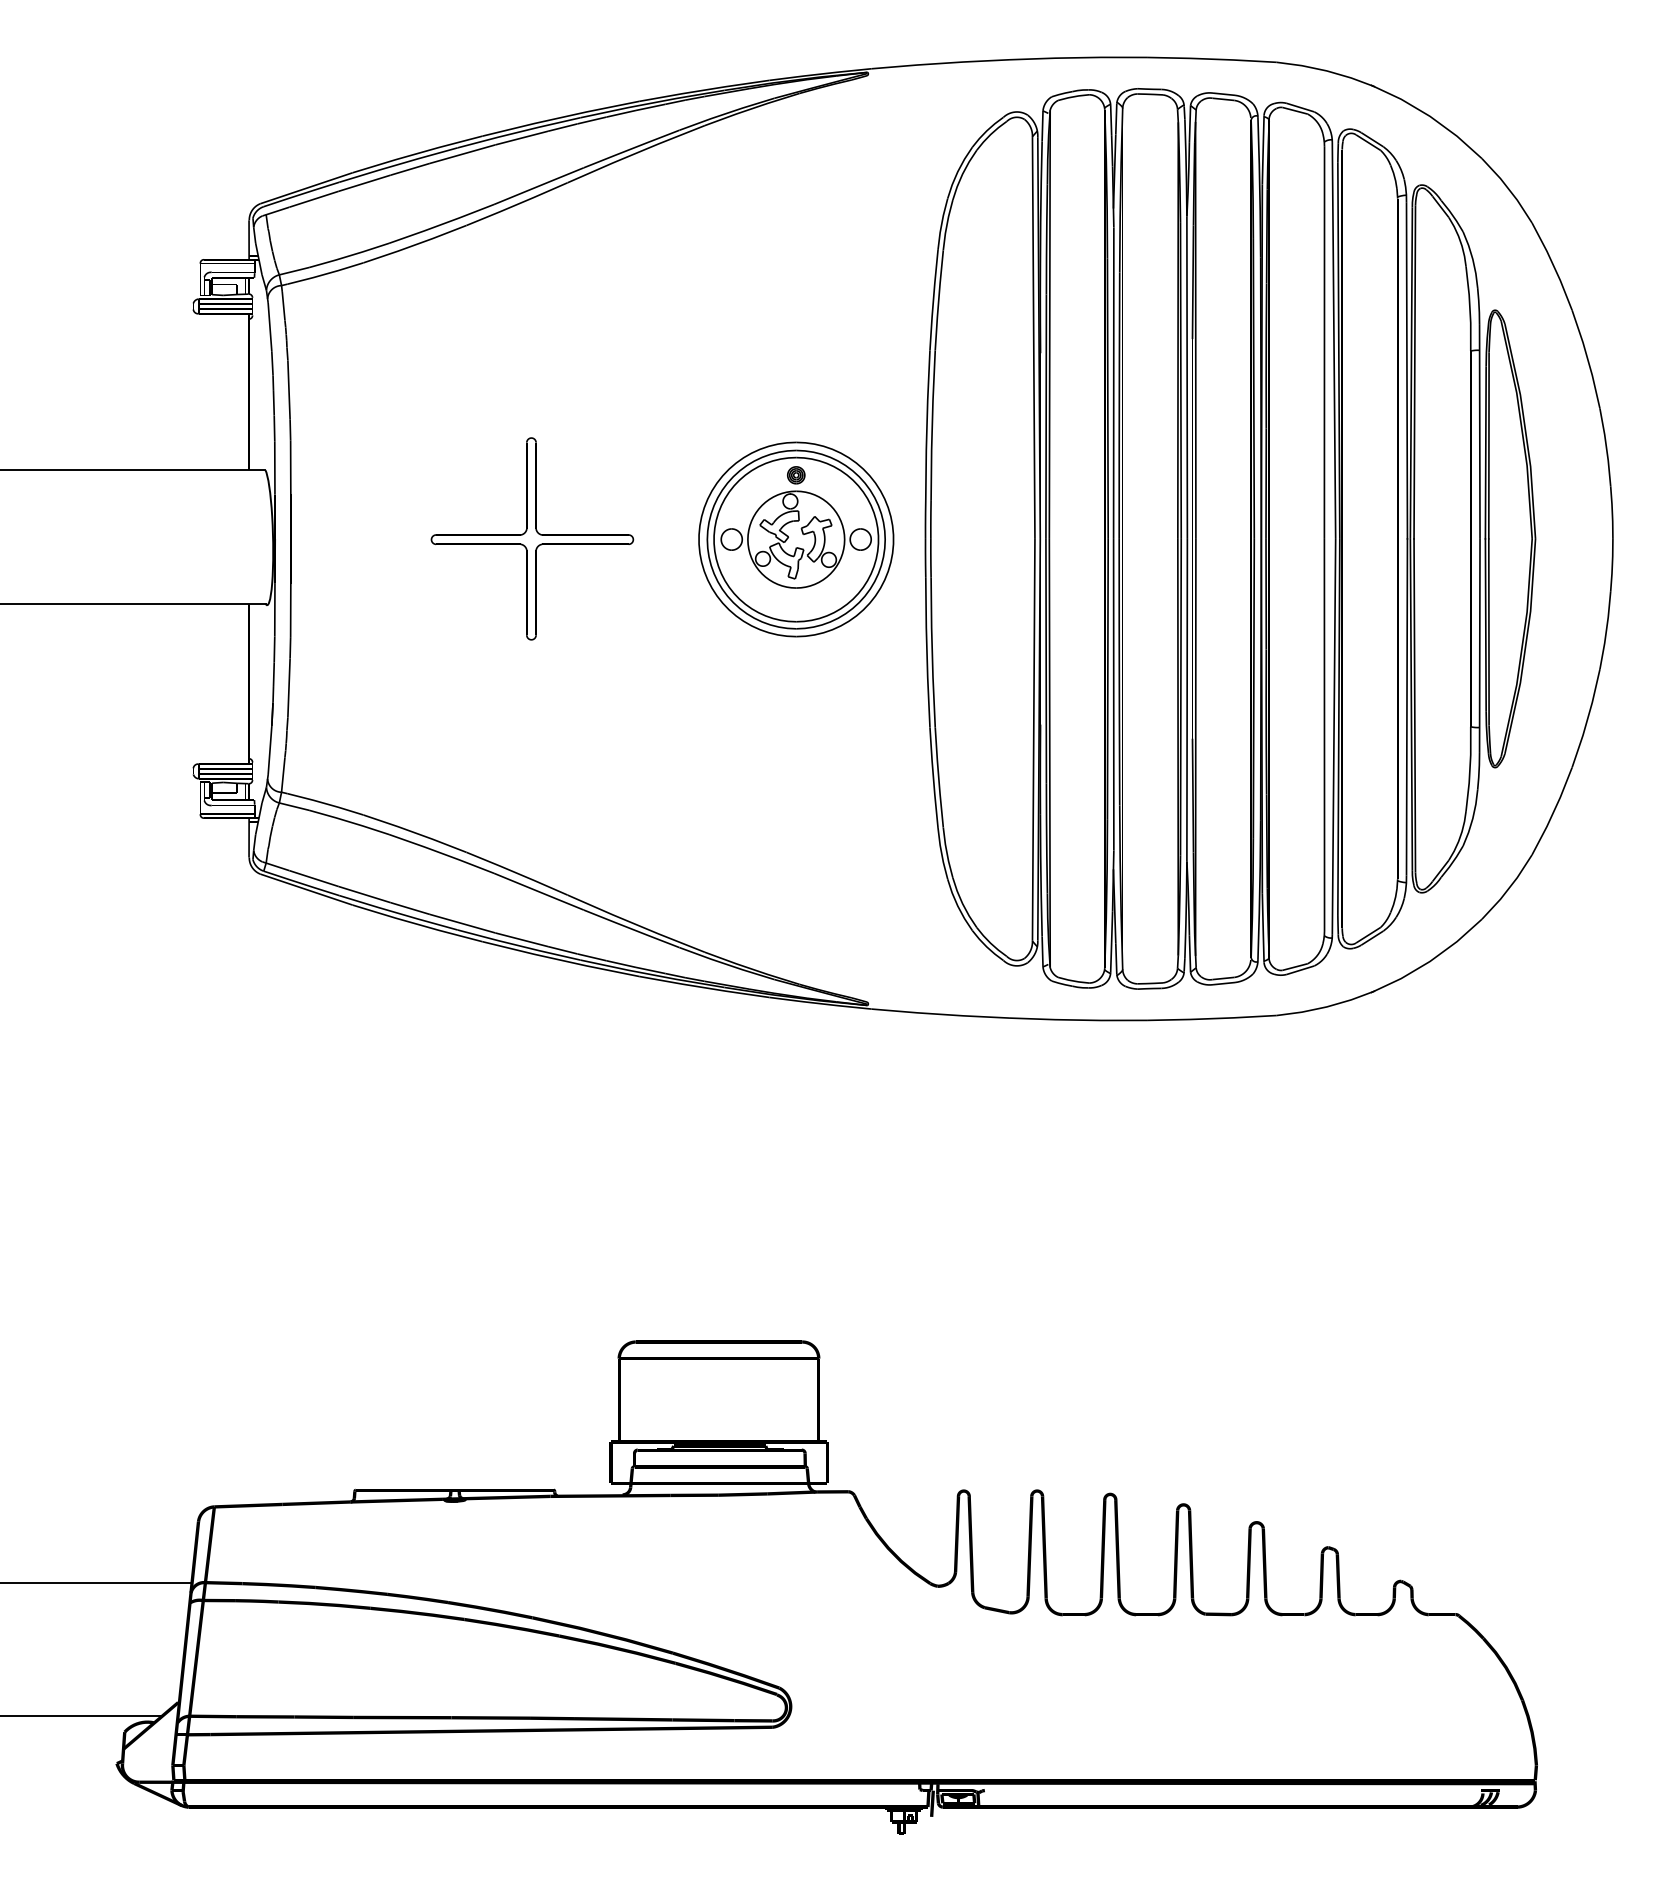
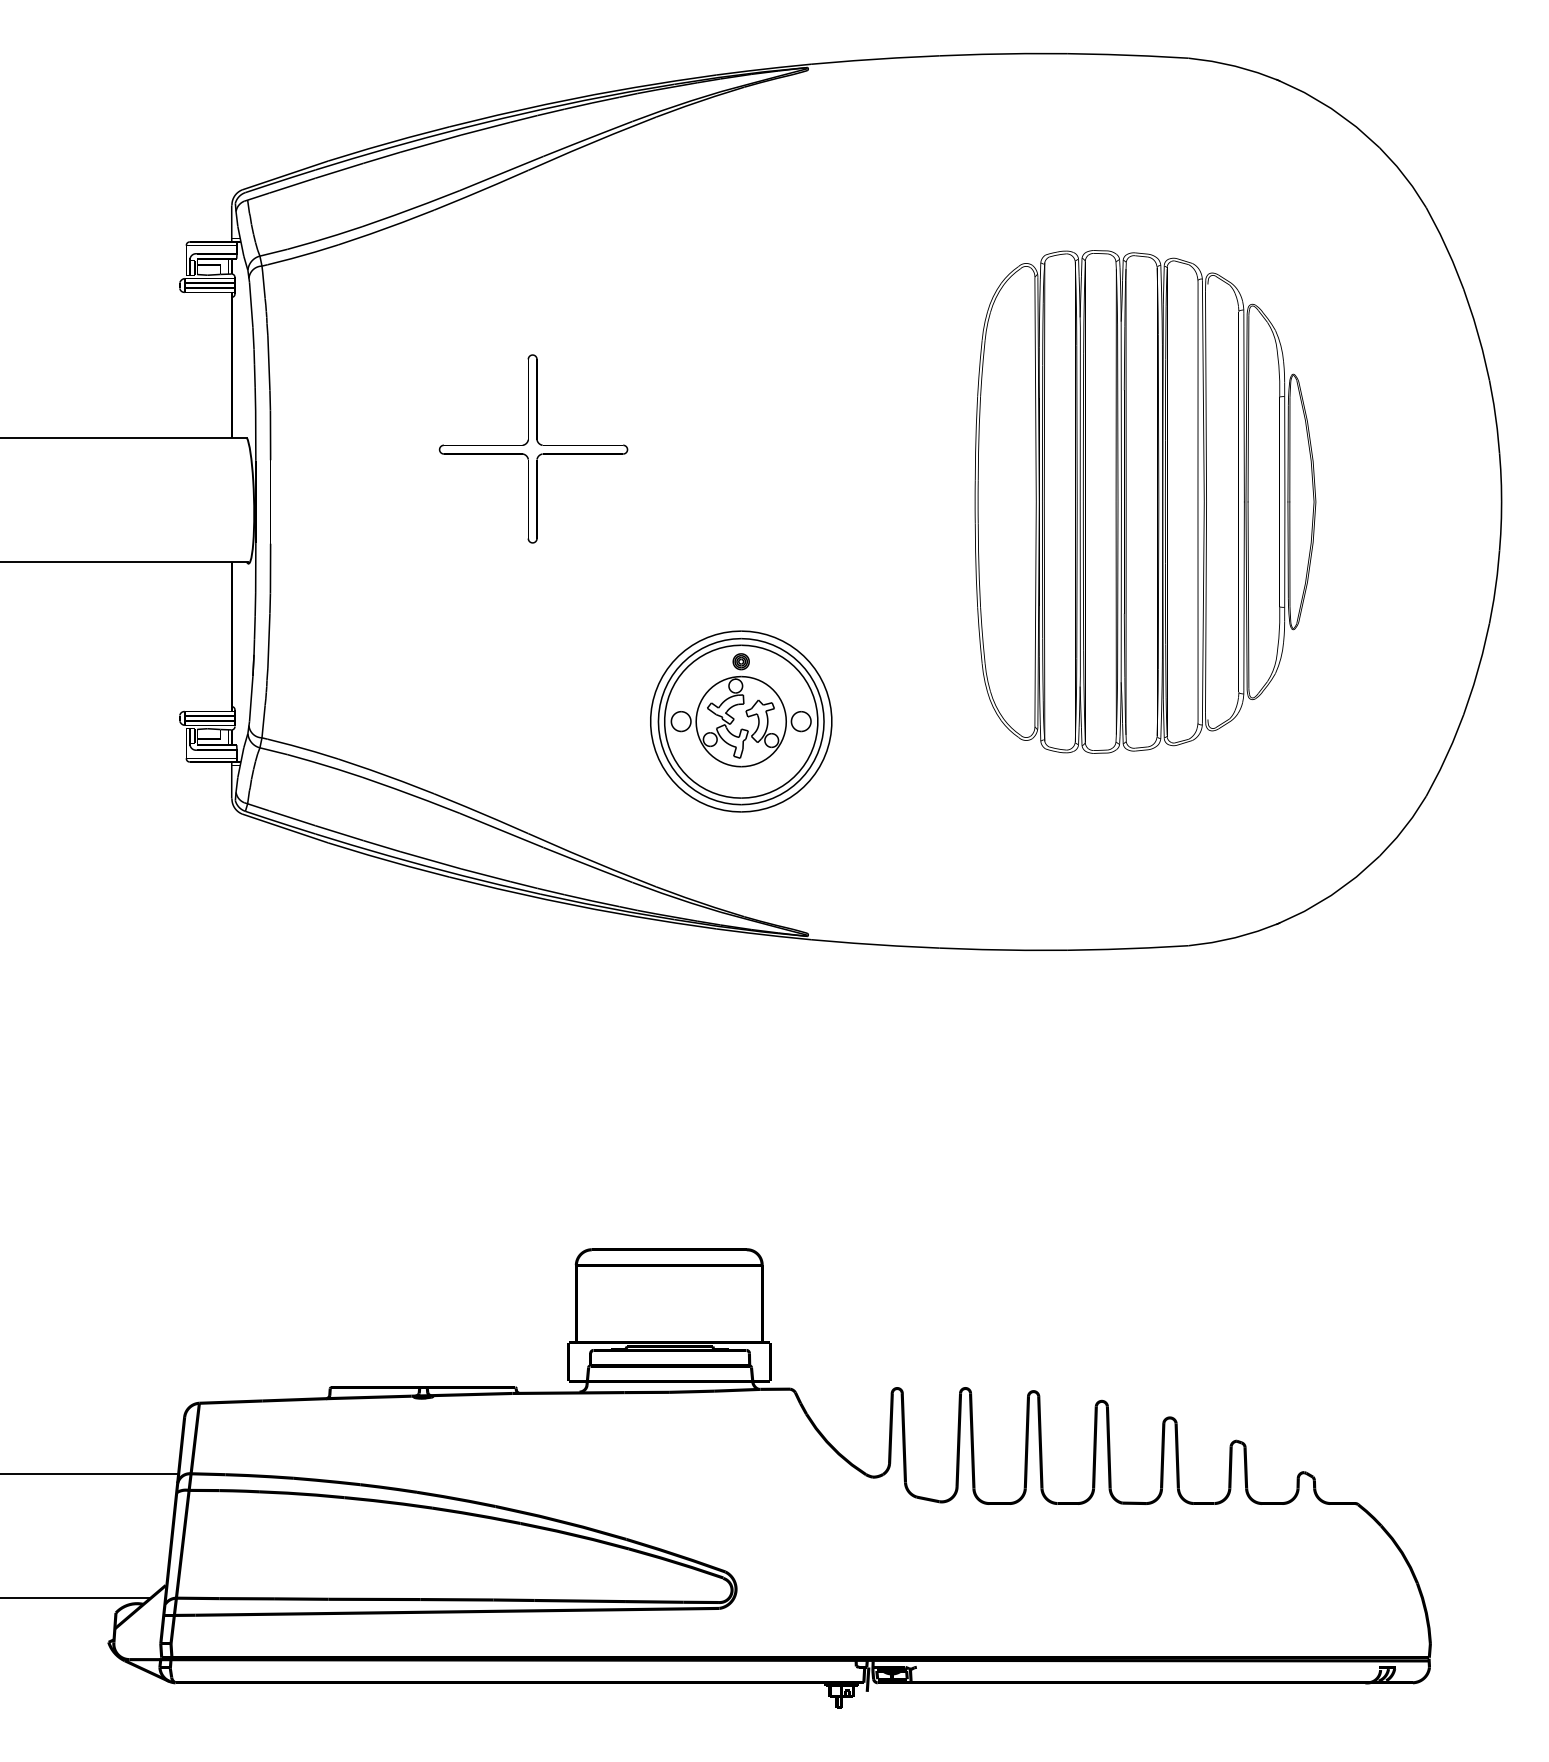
part: (532, 538) -> (533, 448), moved
part: (1230, 538) -> (1145, 501), size x0.6
part: (796, 539) -> (741, 721), moved

